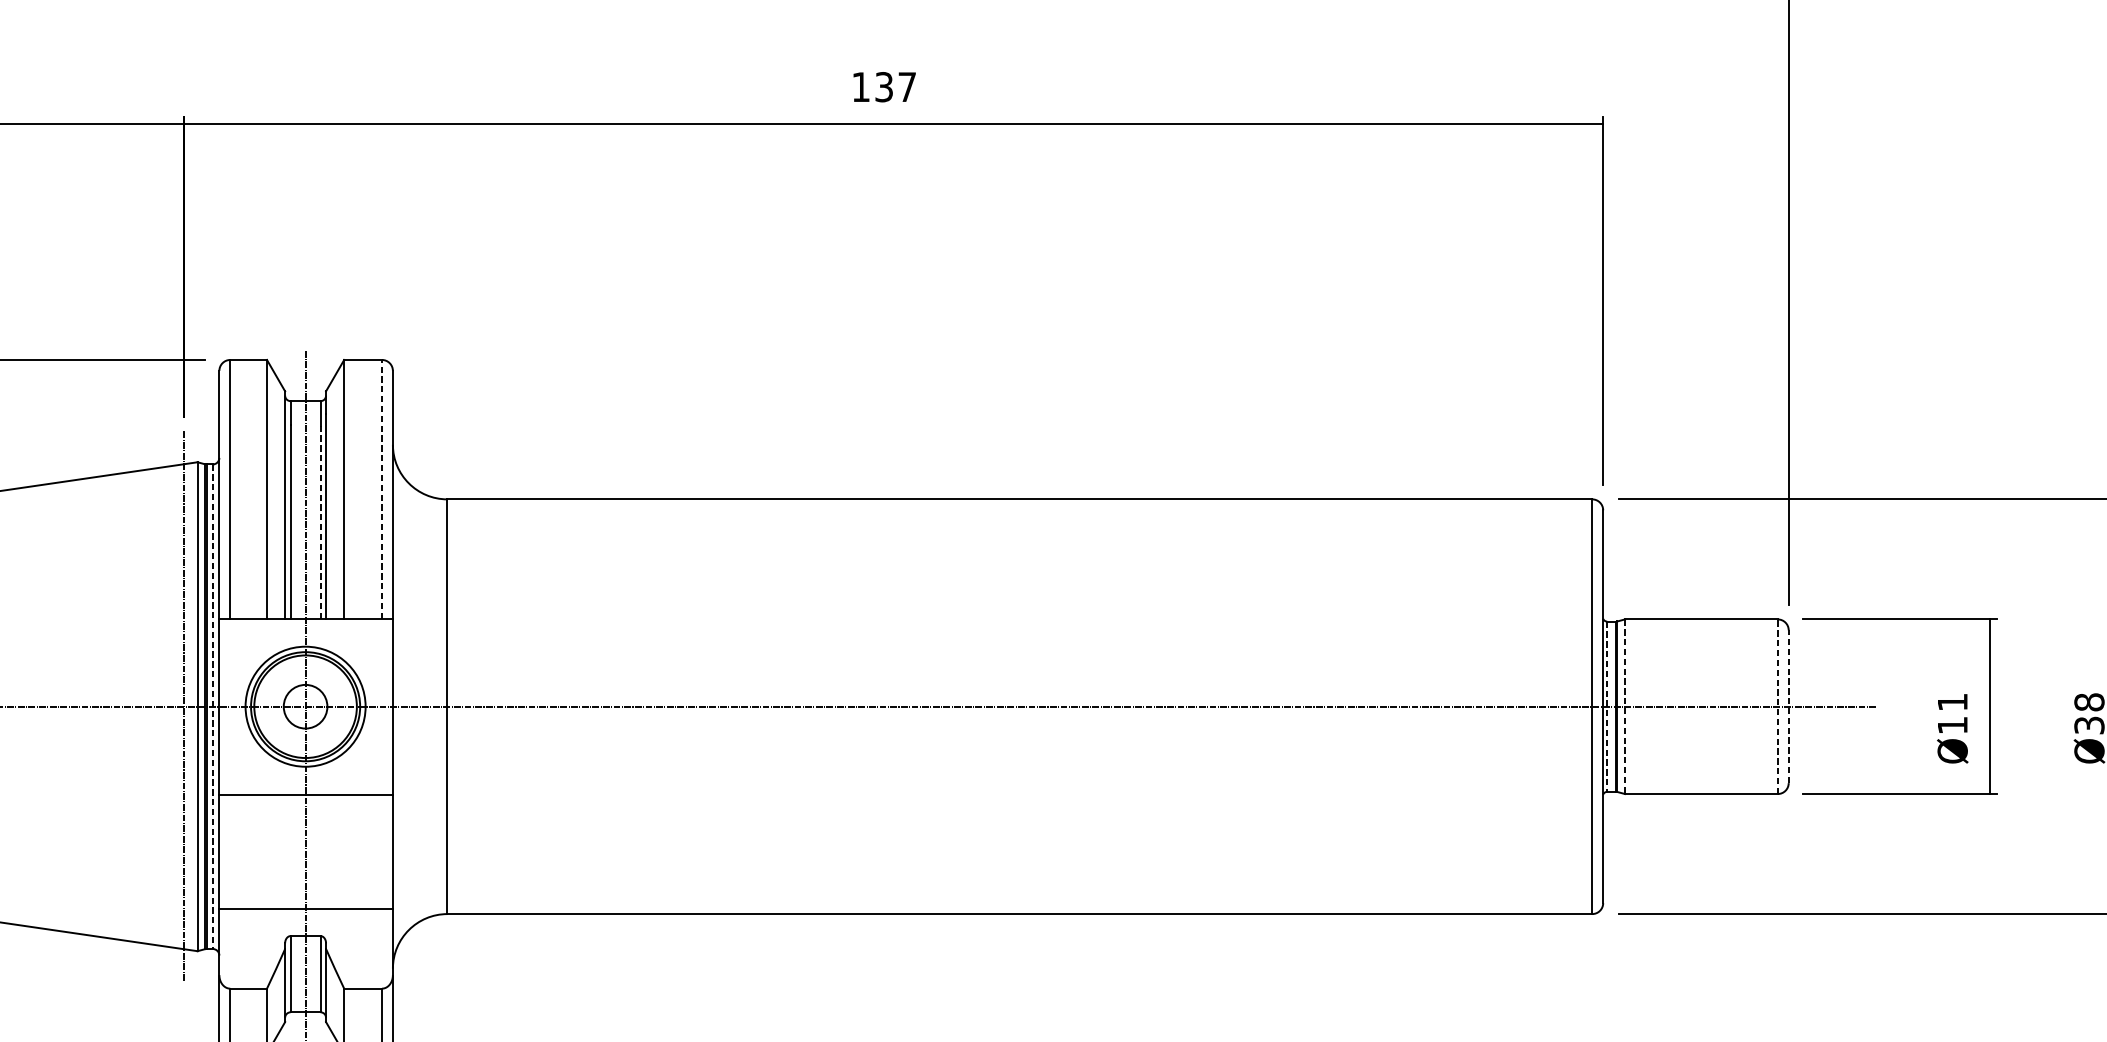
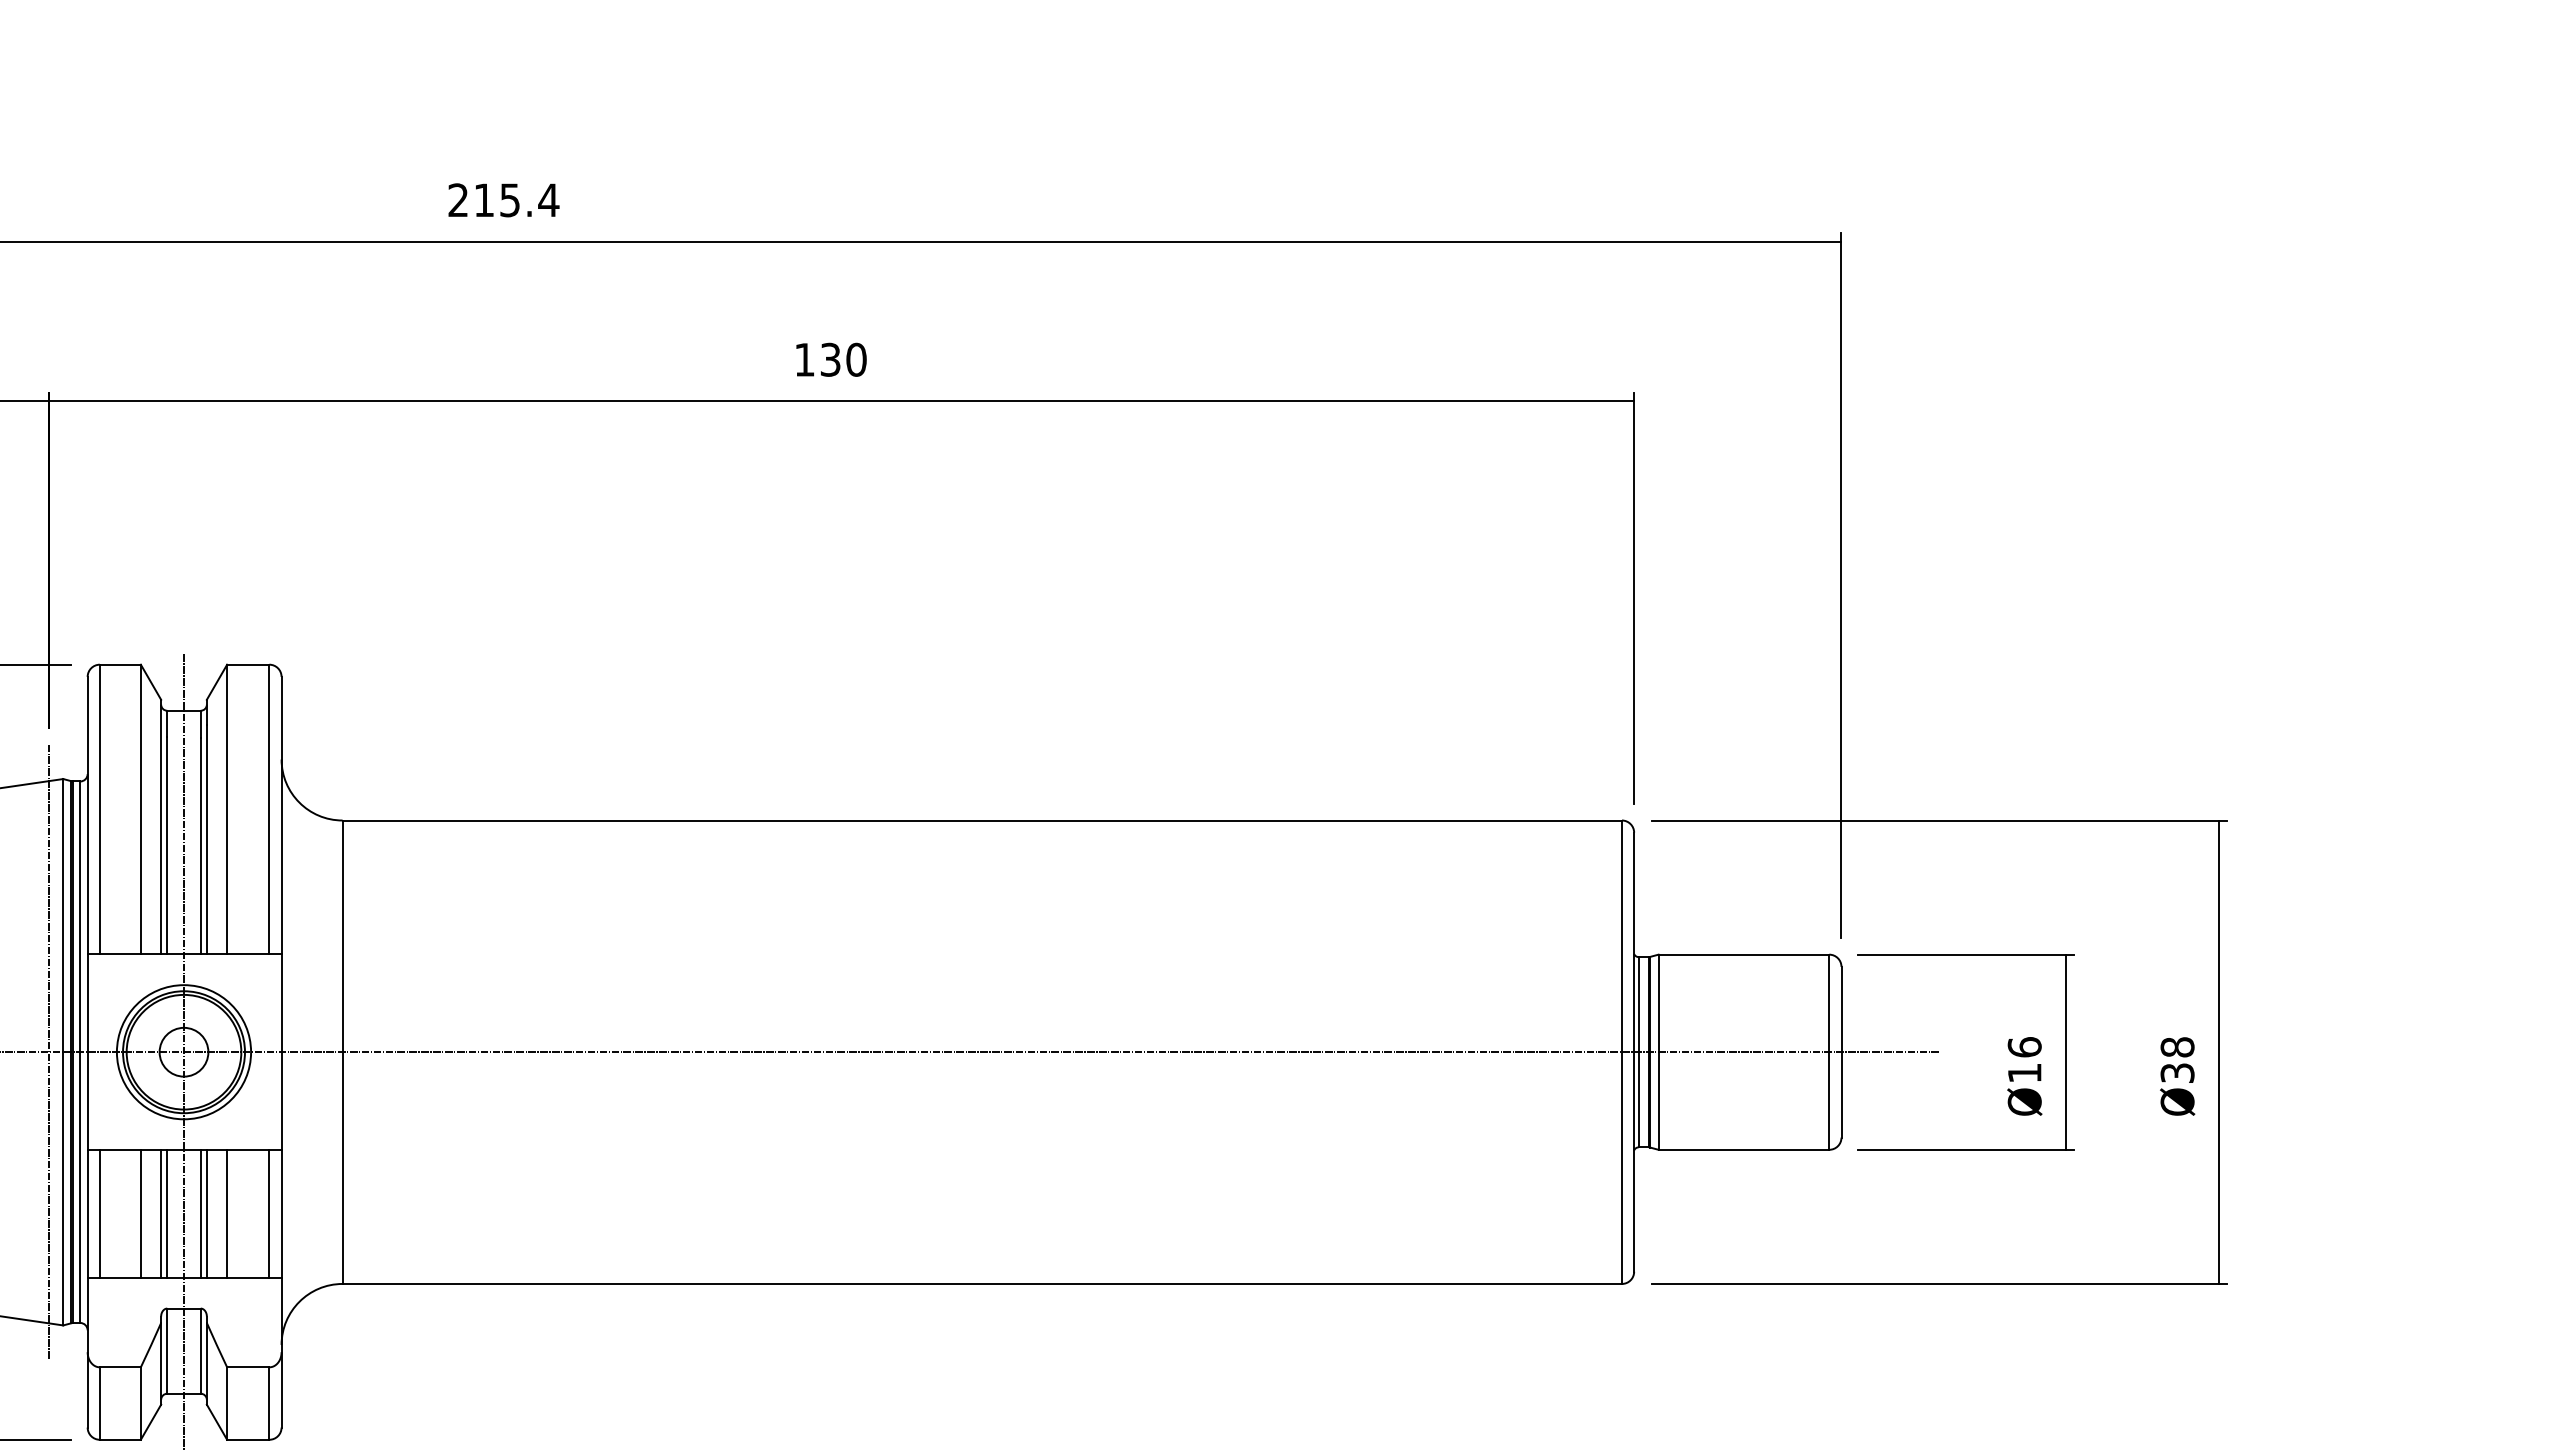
text: (907, 86) -> (856, 359), 137 -> 130
line: (382, 489) -> (269, 809), dashed -> solid
line: (320, 522) -> (200, 846), dashed -> solid
text: (1952, 702) -> (2024, 1047), Ø11 -> Ø16
line: (212, 706) -> (80, 1052), dashed -> solid
line: (1607, 706) -> (1638, 1052), dashed -> solid
line: (1624, 706) -> (1658, 1052), dashed -> solid
line: (1777, 706) -> (1829, 1052), dashed -> solid
line: (1788, 706) -> (1841, 1051), dashed -> solid
line: (229, 851) -> (99, 1213), added
line: (266, 851) -> (140, 1213), added
line: (285, 851) -> (161, 1213), added
line: (290, 851) -> (167, 1213), added
line: (320, 851) -> (200, 1213), added
line: (325, 851) -> (206, 1213), added
line: (344, 851) -> (227, 1213), added
line: (382, 851) -> (269, 1213), added

